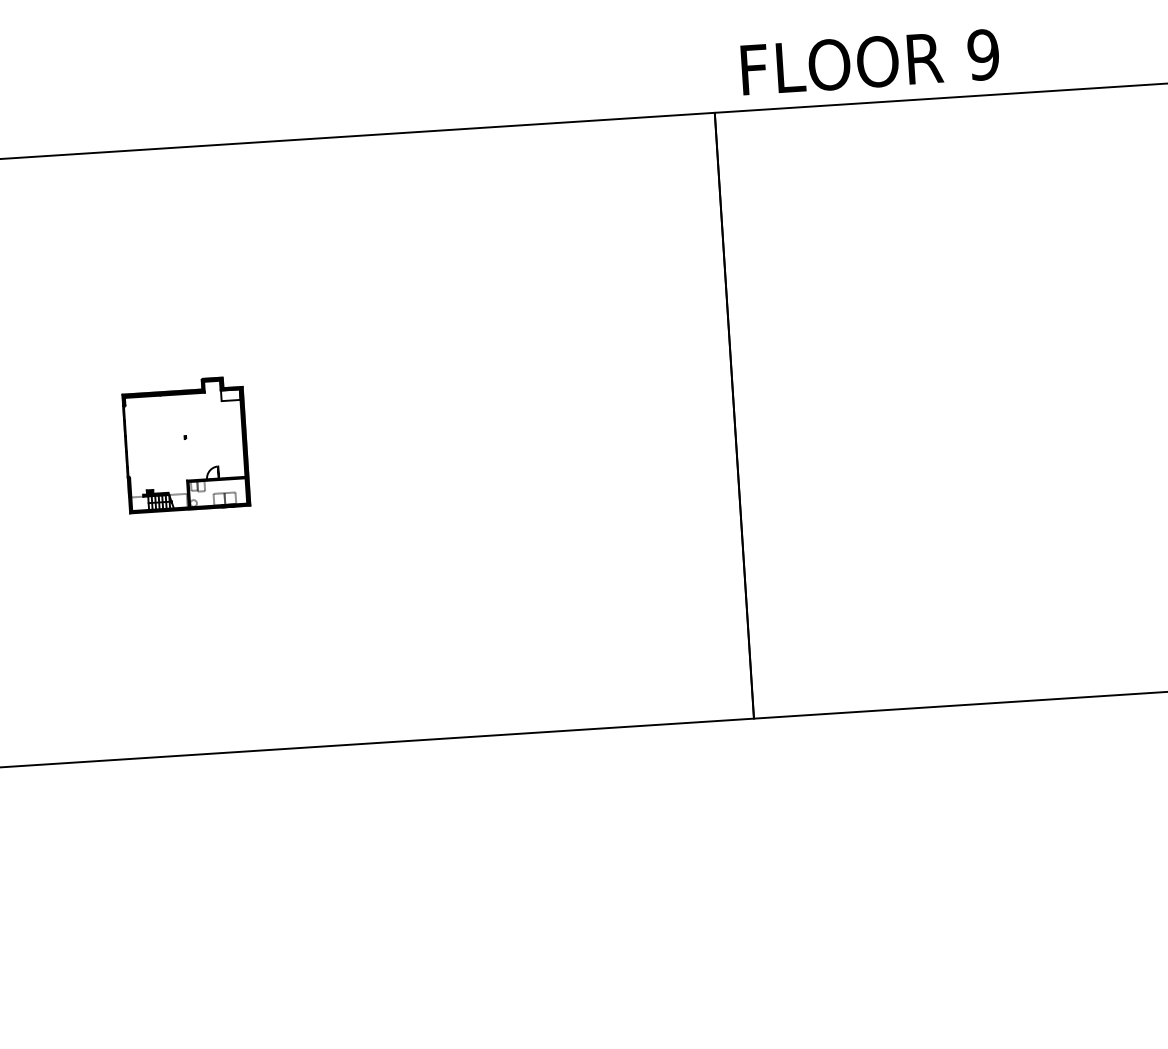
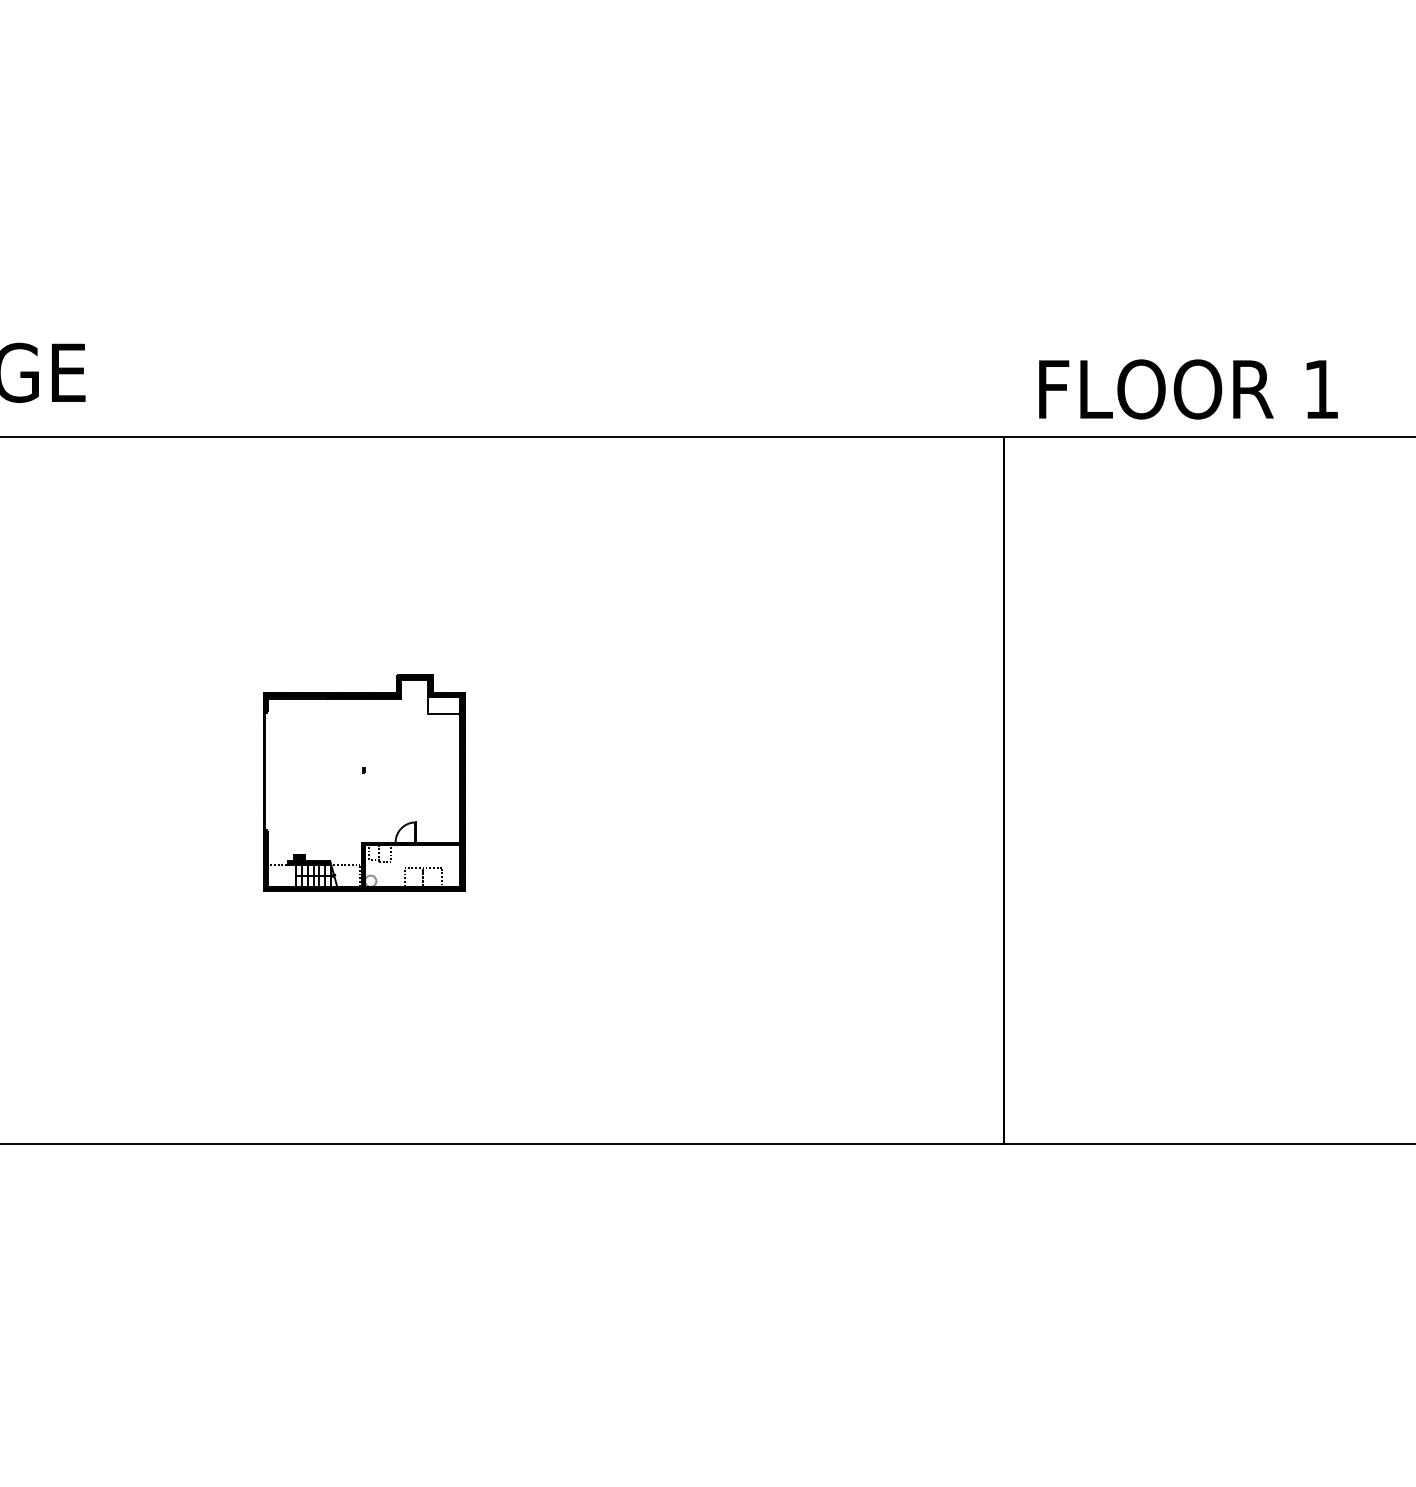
text: (983, 54) -> (1321, 389), 9 -> 1
part: (186, 444) -> (364, 782), size x1.43

